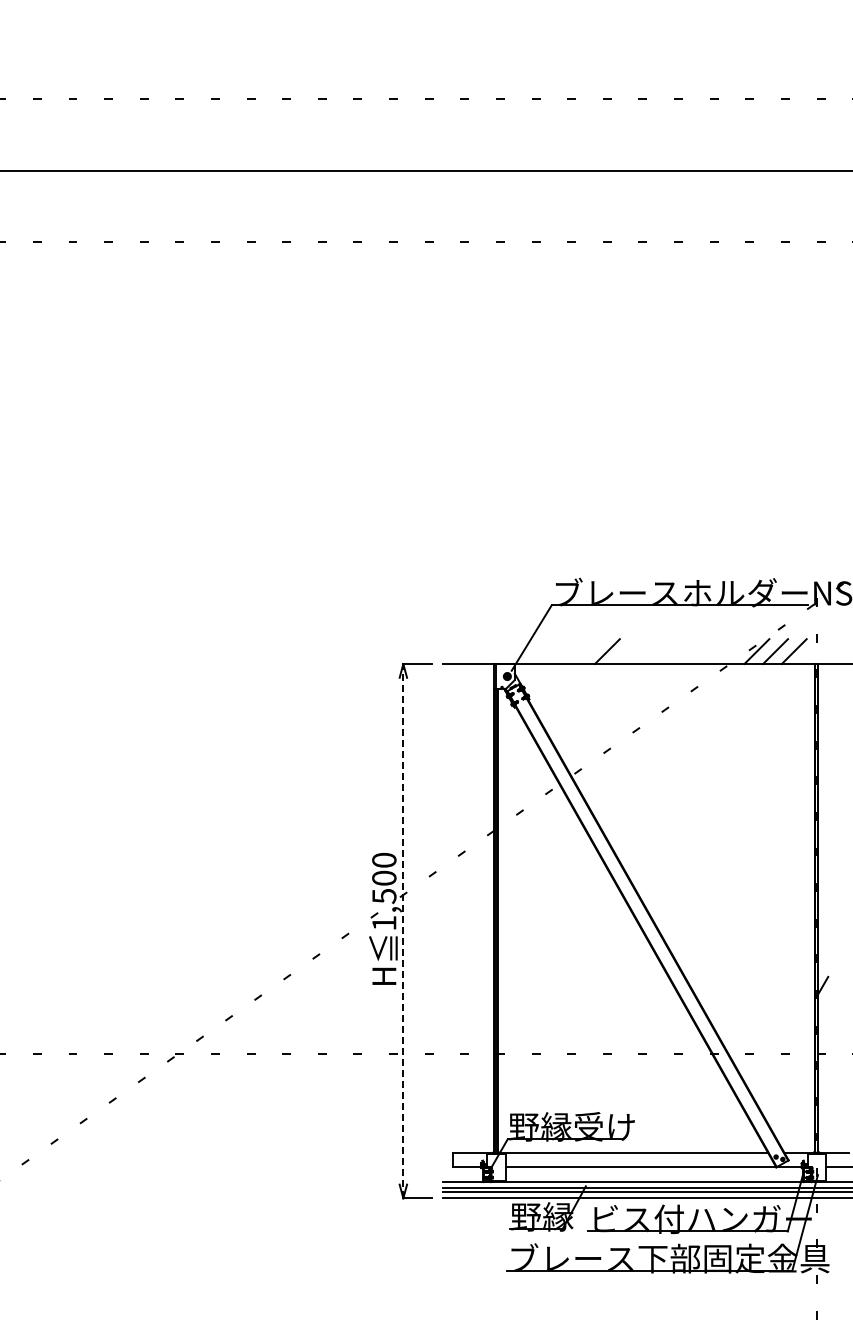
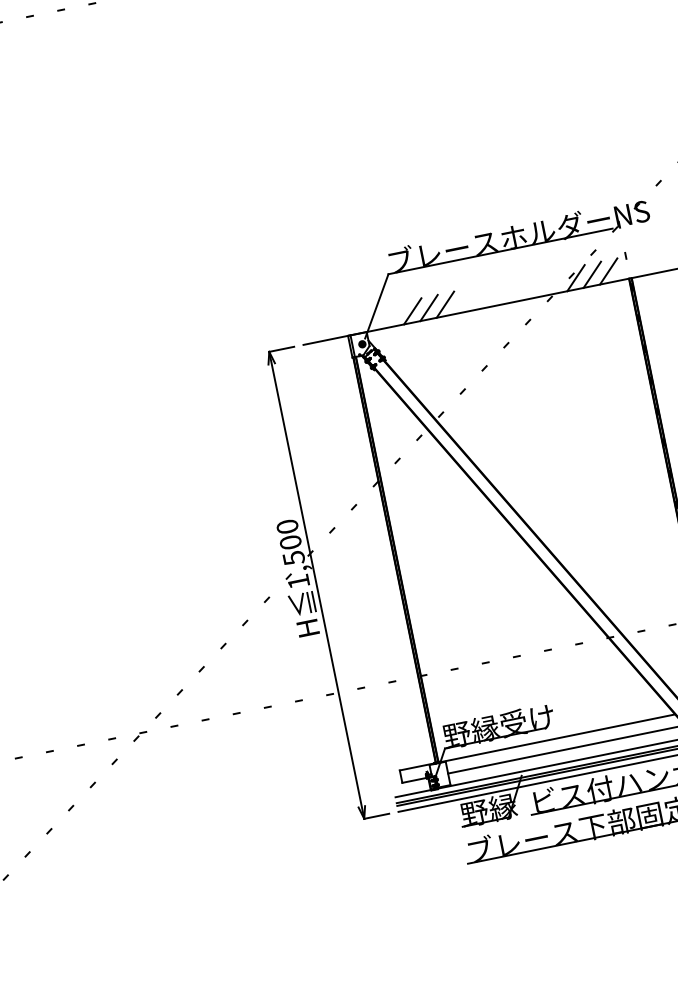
line: (569, 651) -> (412, 311), added
line: (588, 651) -> (428, 308), added
line: (403, 930) -> (316, 584), dashed -> solid

